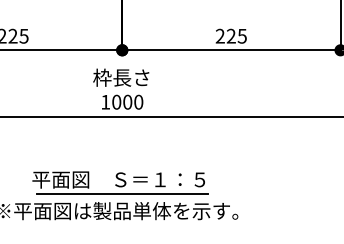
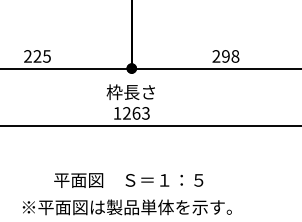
text: (236, 36) -> (230, 56), 225 -> 298
text: (127, 102) -> (136, 113), 1000 -> 1263
line: (121, 193) -> (131, 192), removed

